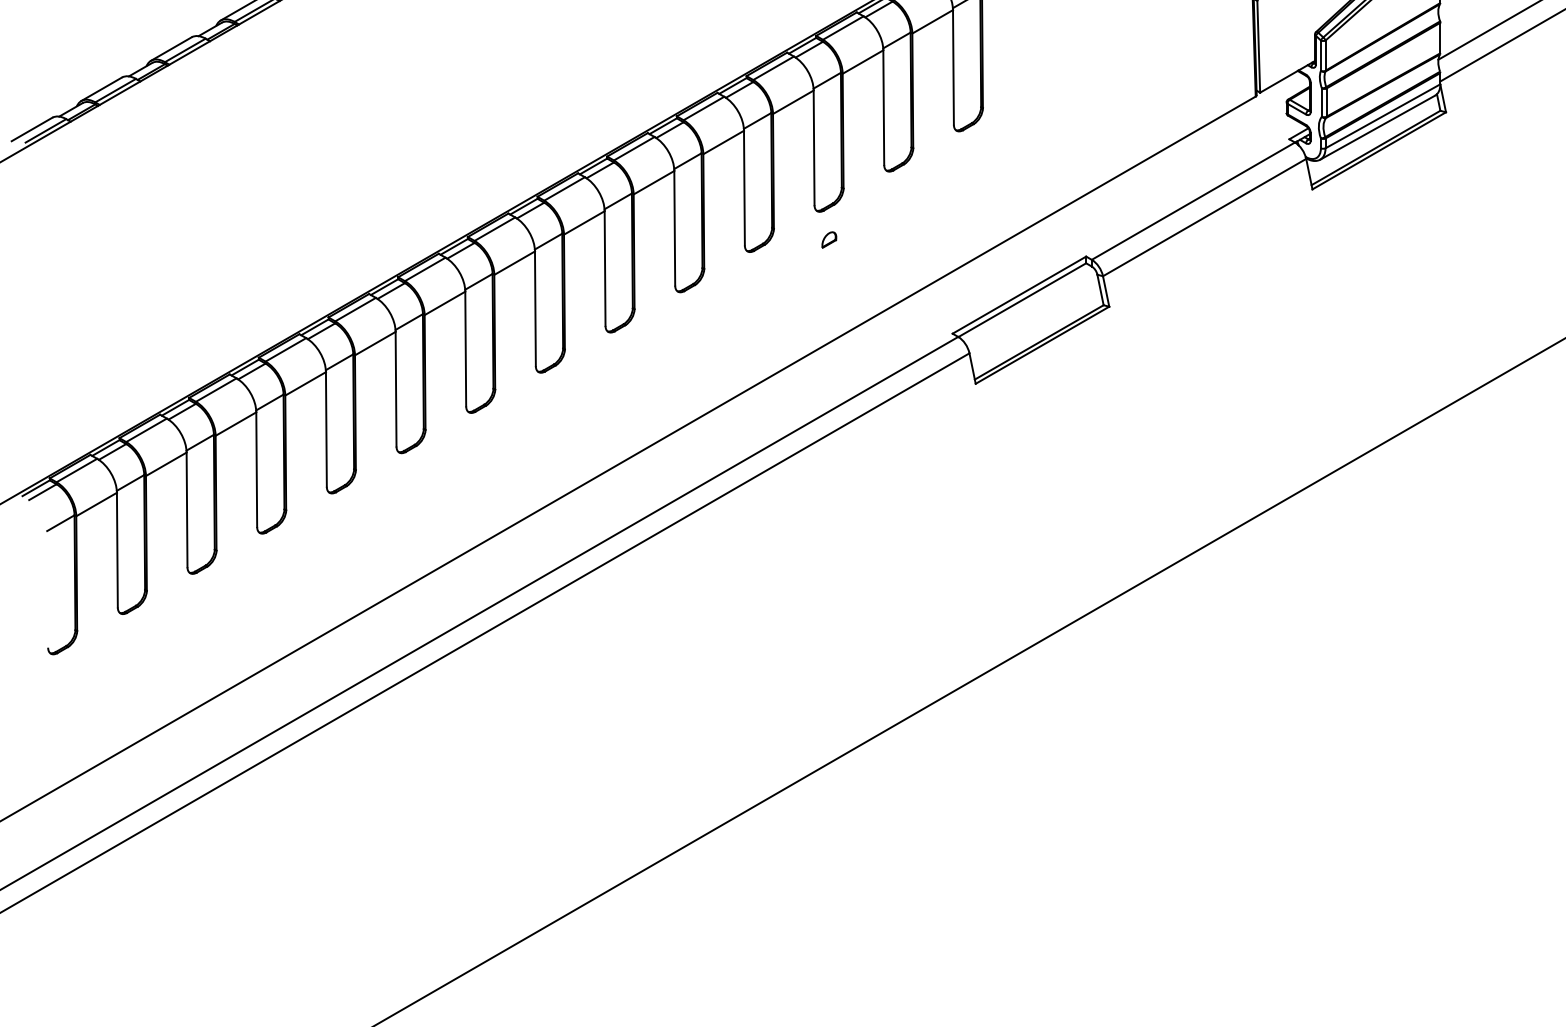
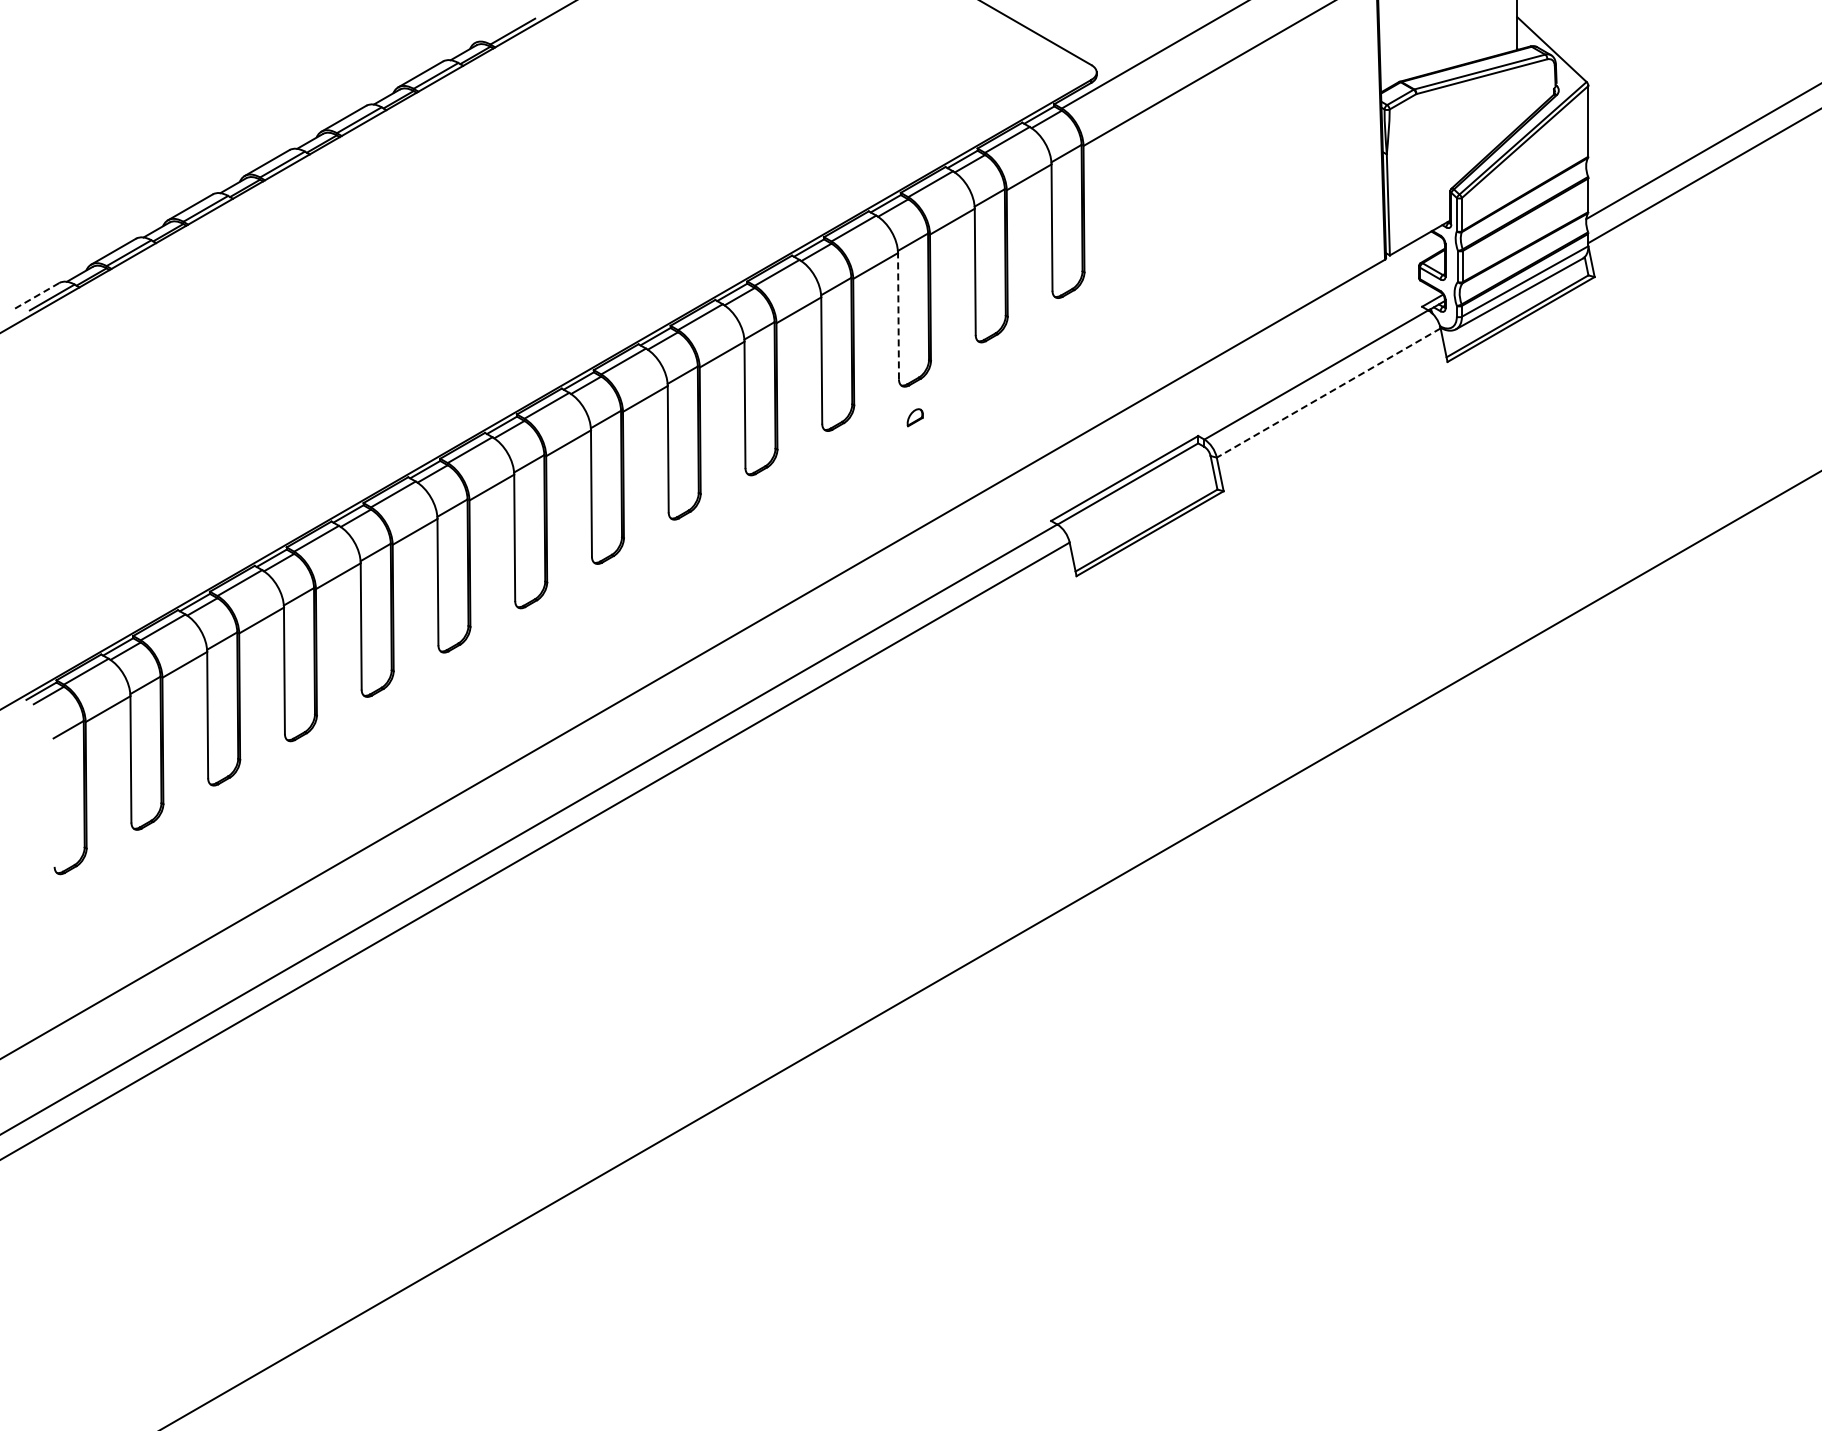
line: (31, 129) -> (36, 296), solid -> dashed
line: (814, 147) -> (898, 315), solid -> dashed
line: (1204, 218) -> (1328, 393), solid -> dashed

